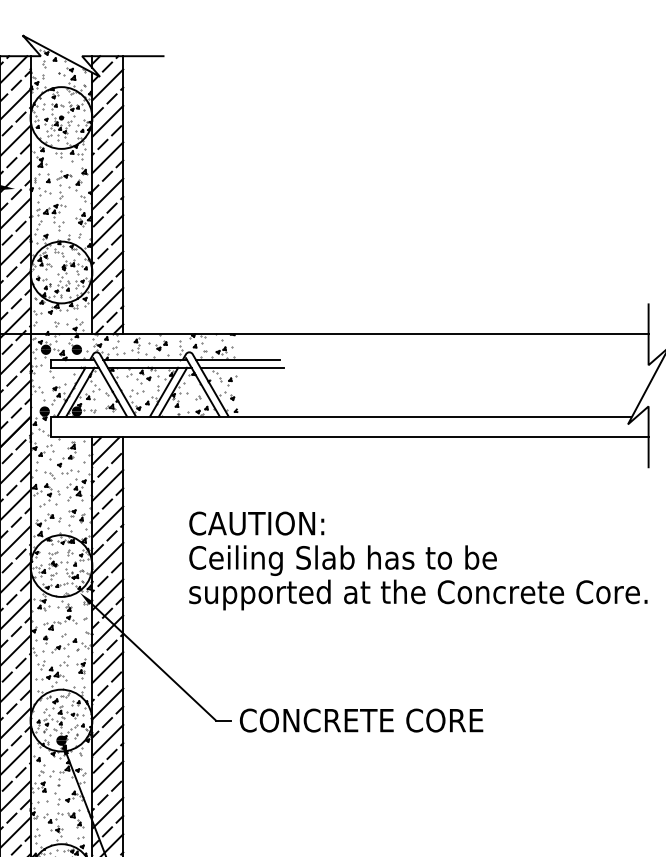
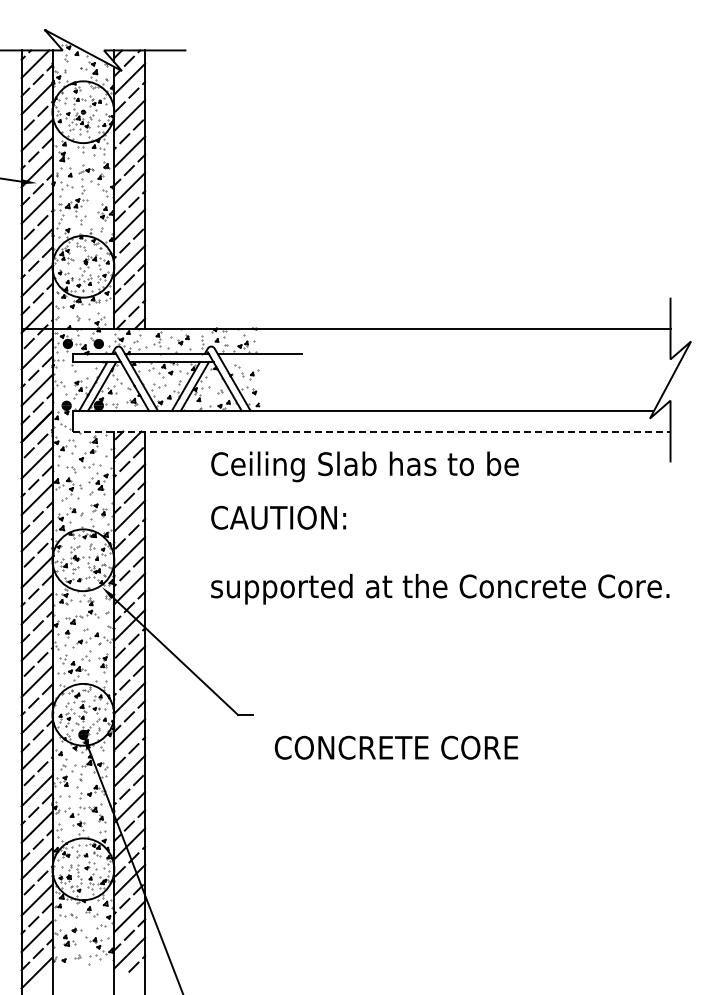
line: (242, 368) -> (264, 362), removed
line: (349, 437) -> (371, 431), solid -> dashed
text: (342, 560) -> (364, 466), moved
text: (361, 720) -> (396, 747), moved

